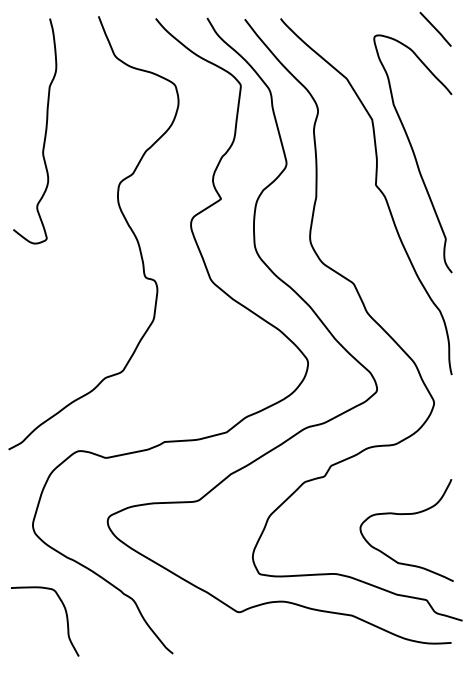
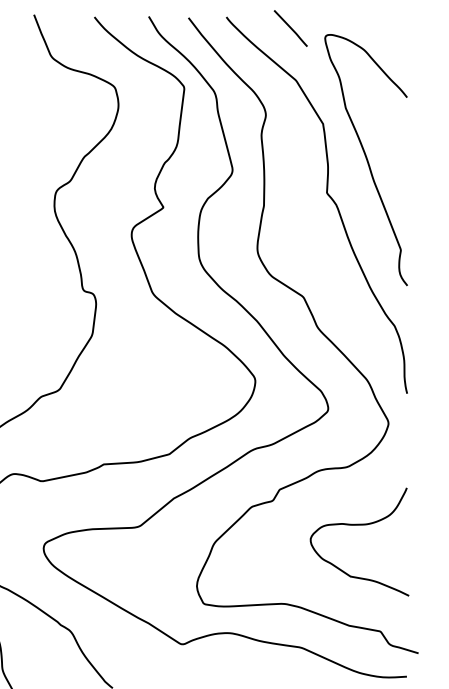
line: (435, 28) -> (290, 27), moved
curve: (406, 514) -> (359, 525), moved

